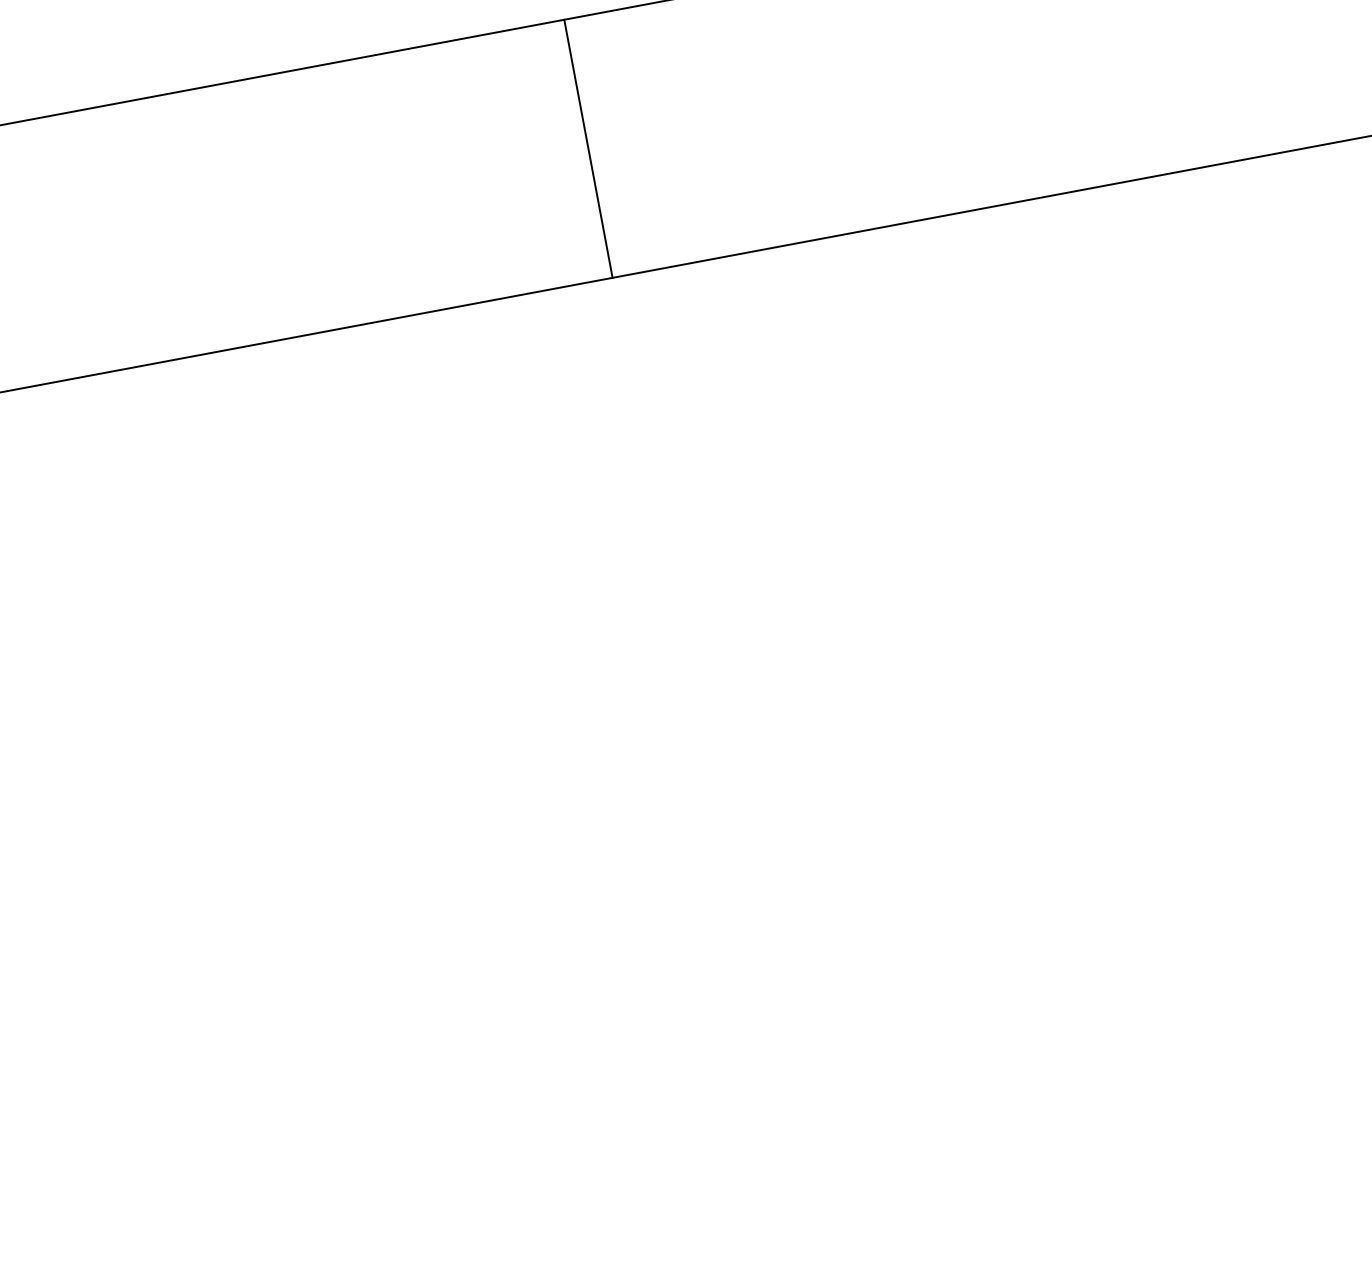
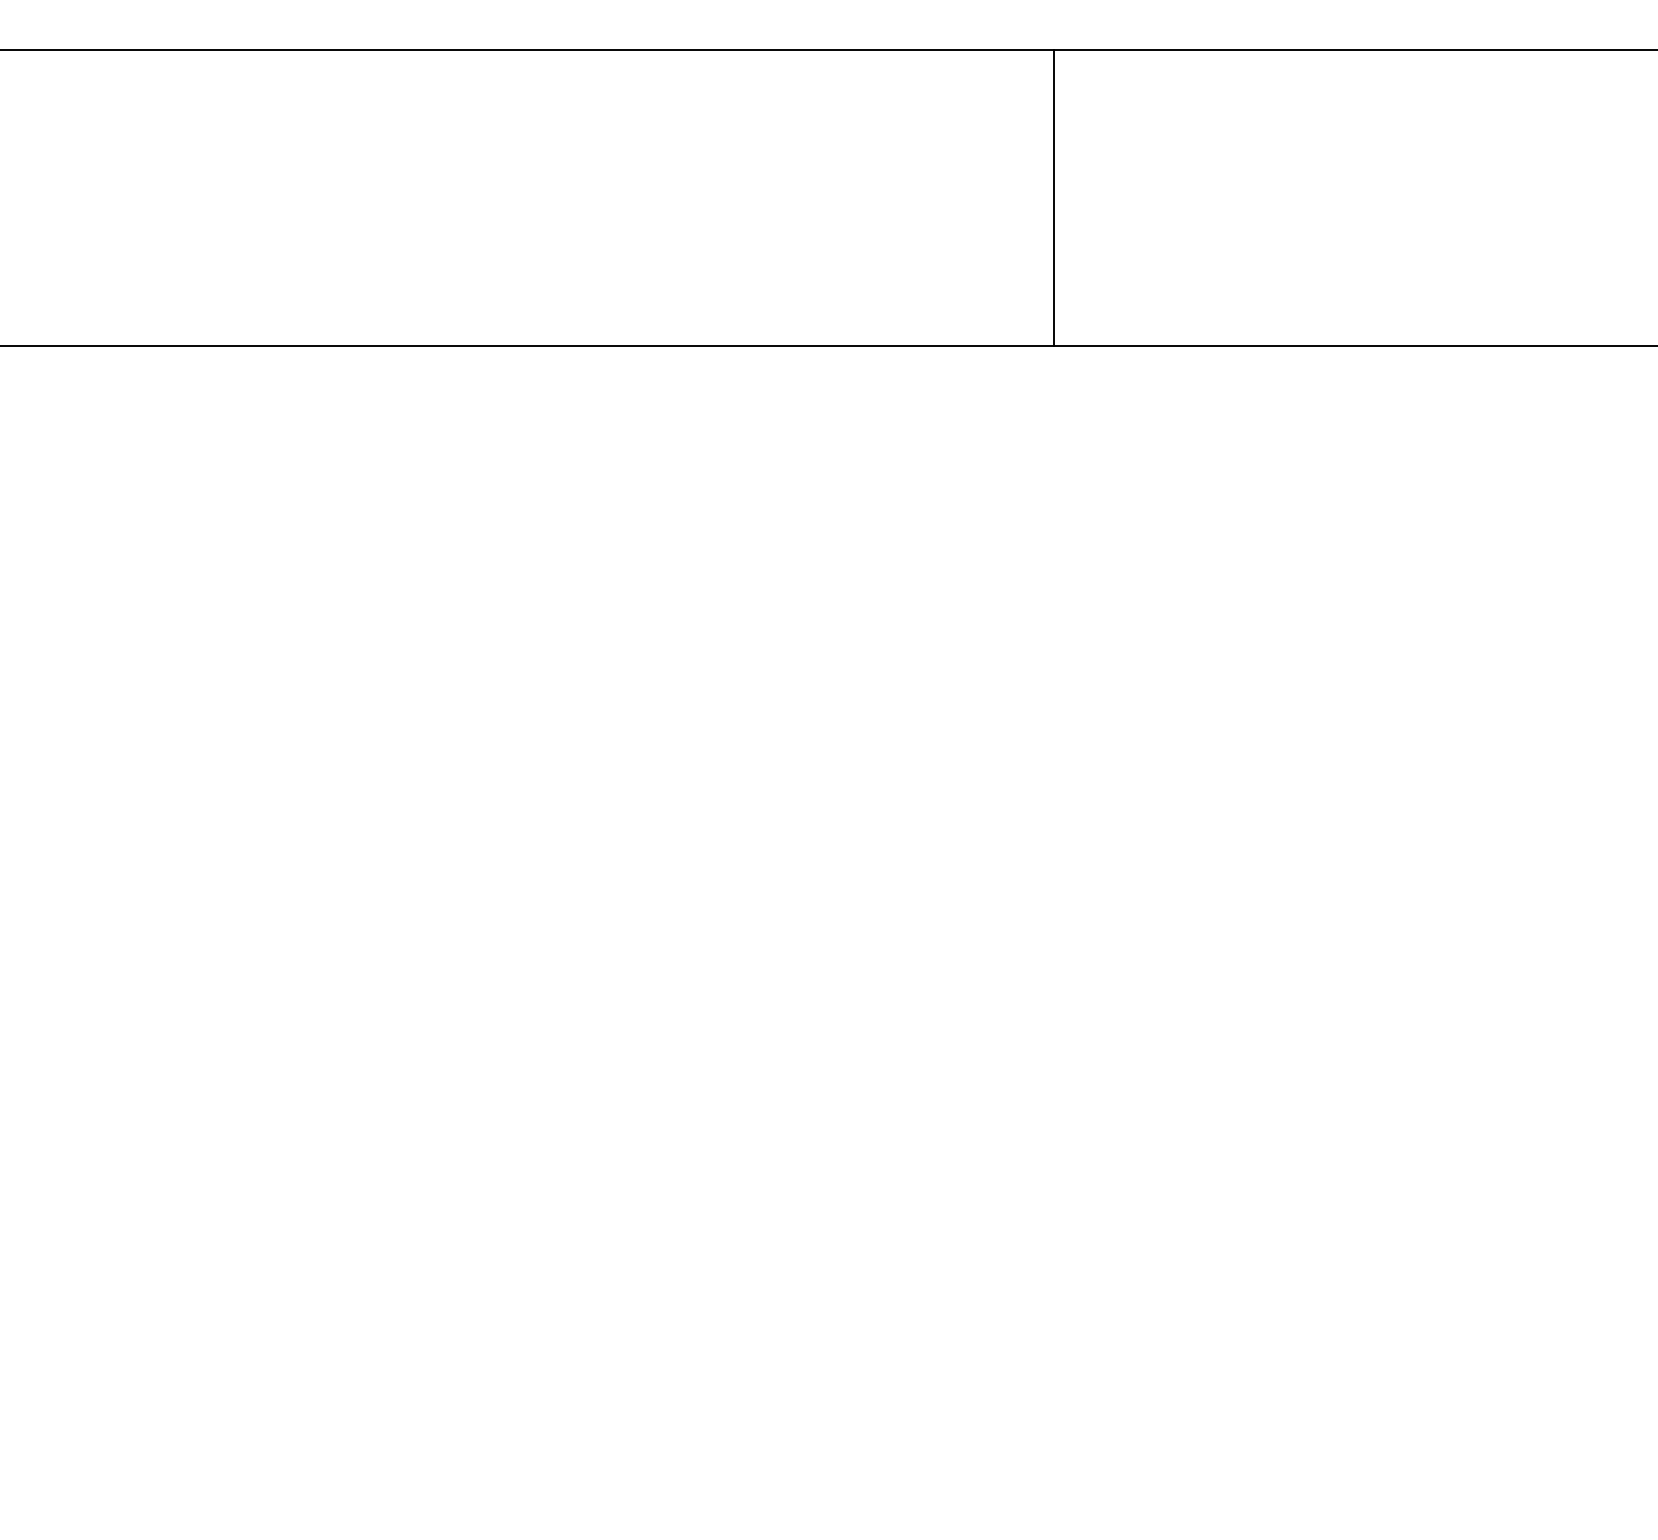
line: (588, 148) -> (1054, 197), moved

